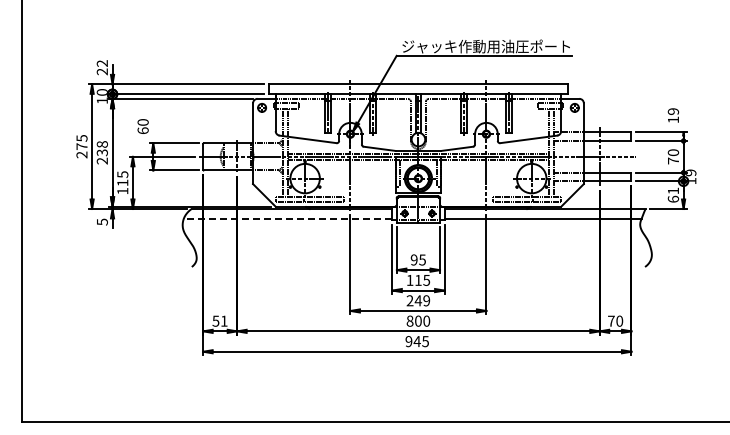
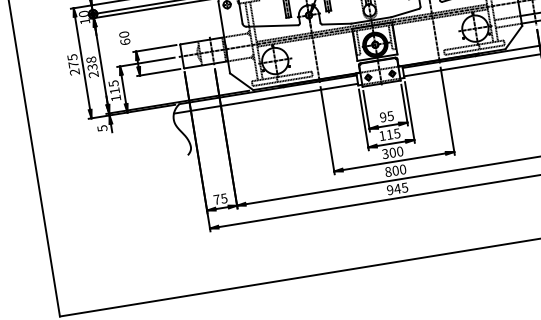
line: (287, 218) -> (265, 98), dashed -> solid
text: (418, 300) -> (392, 152), 249 -> 300
text: (219, 320) -> (219, 198), 51 -> 75

